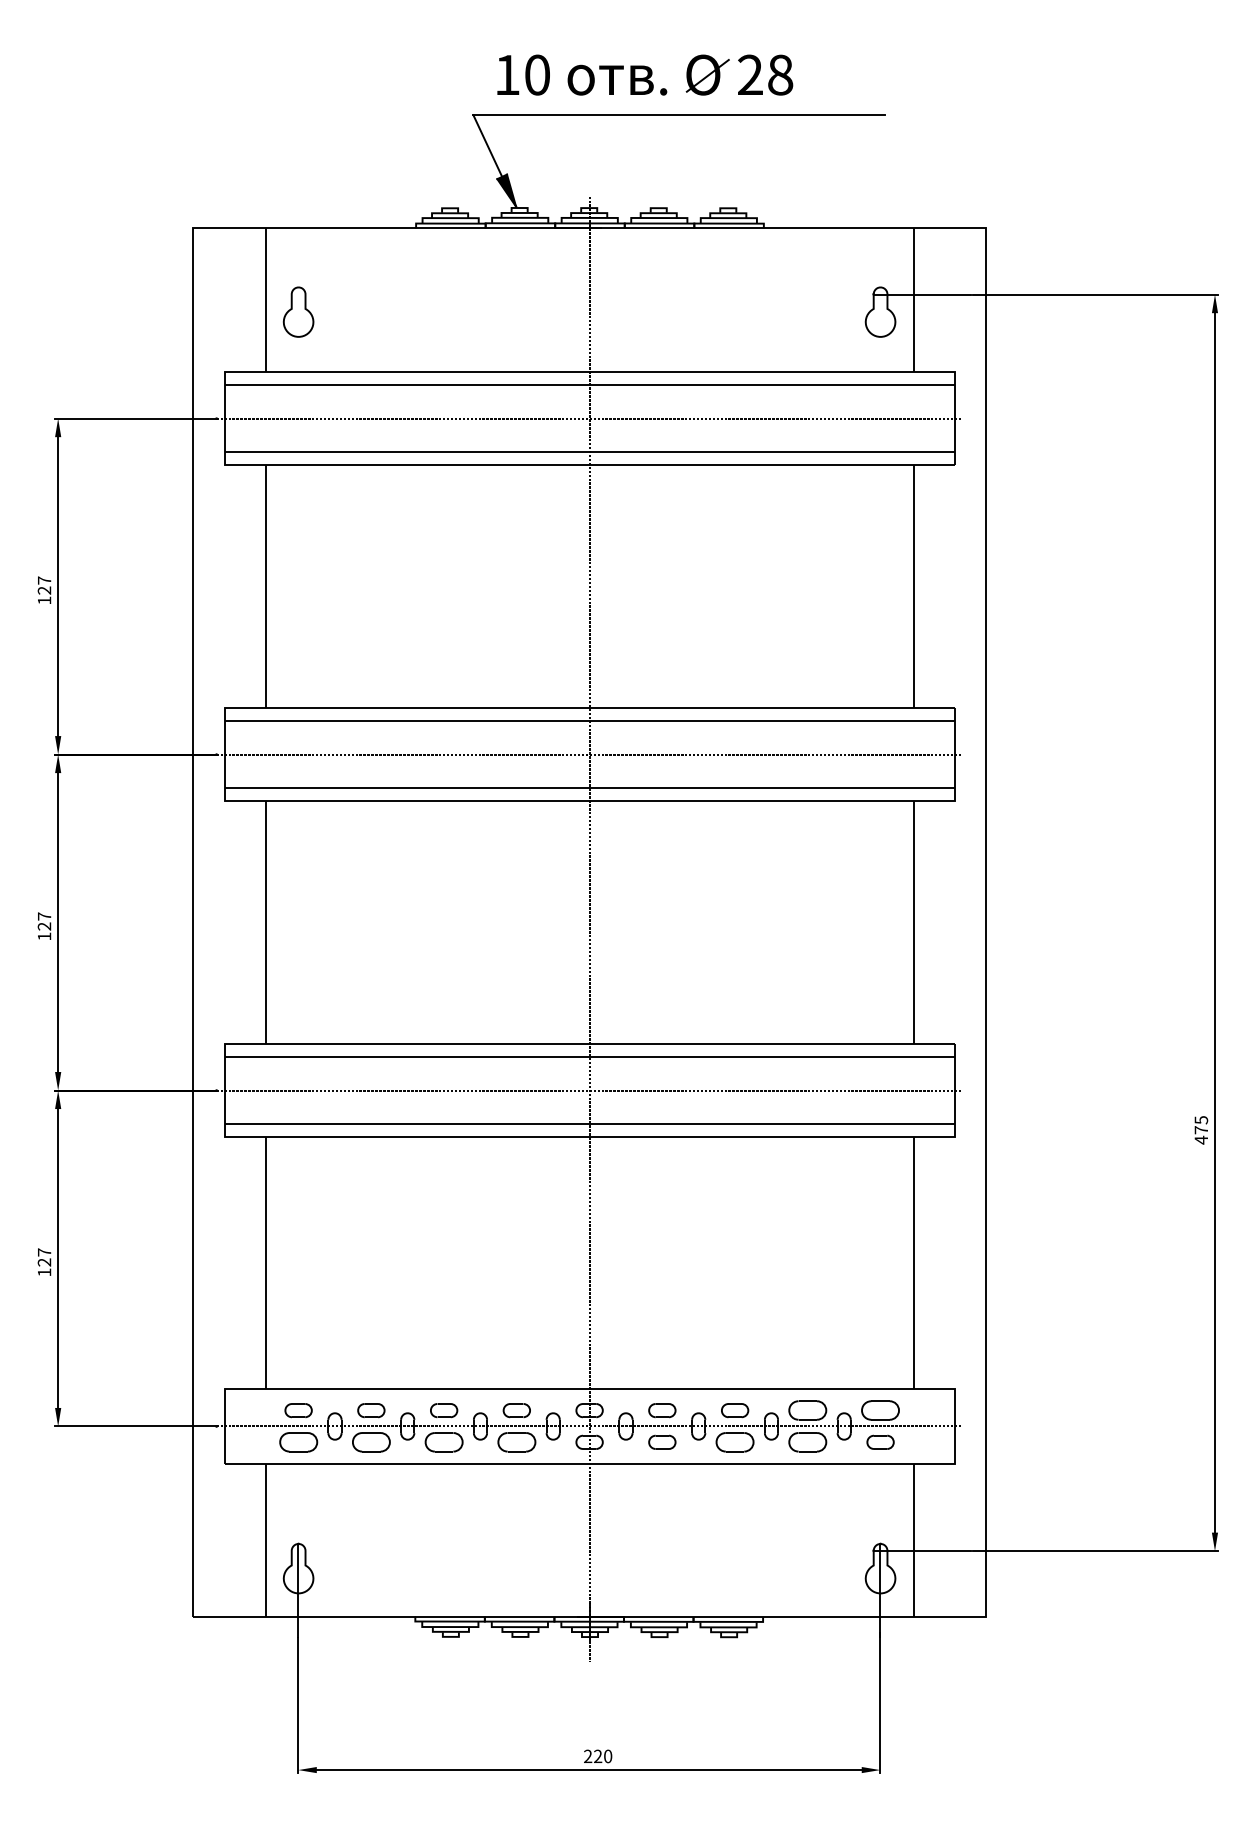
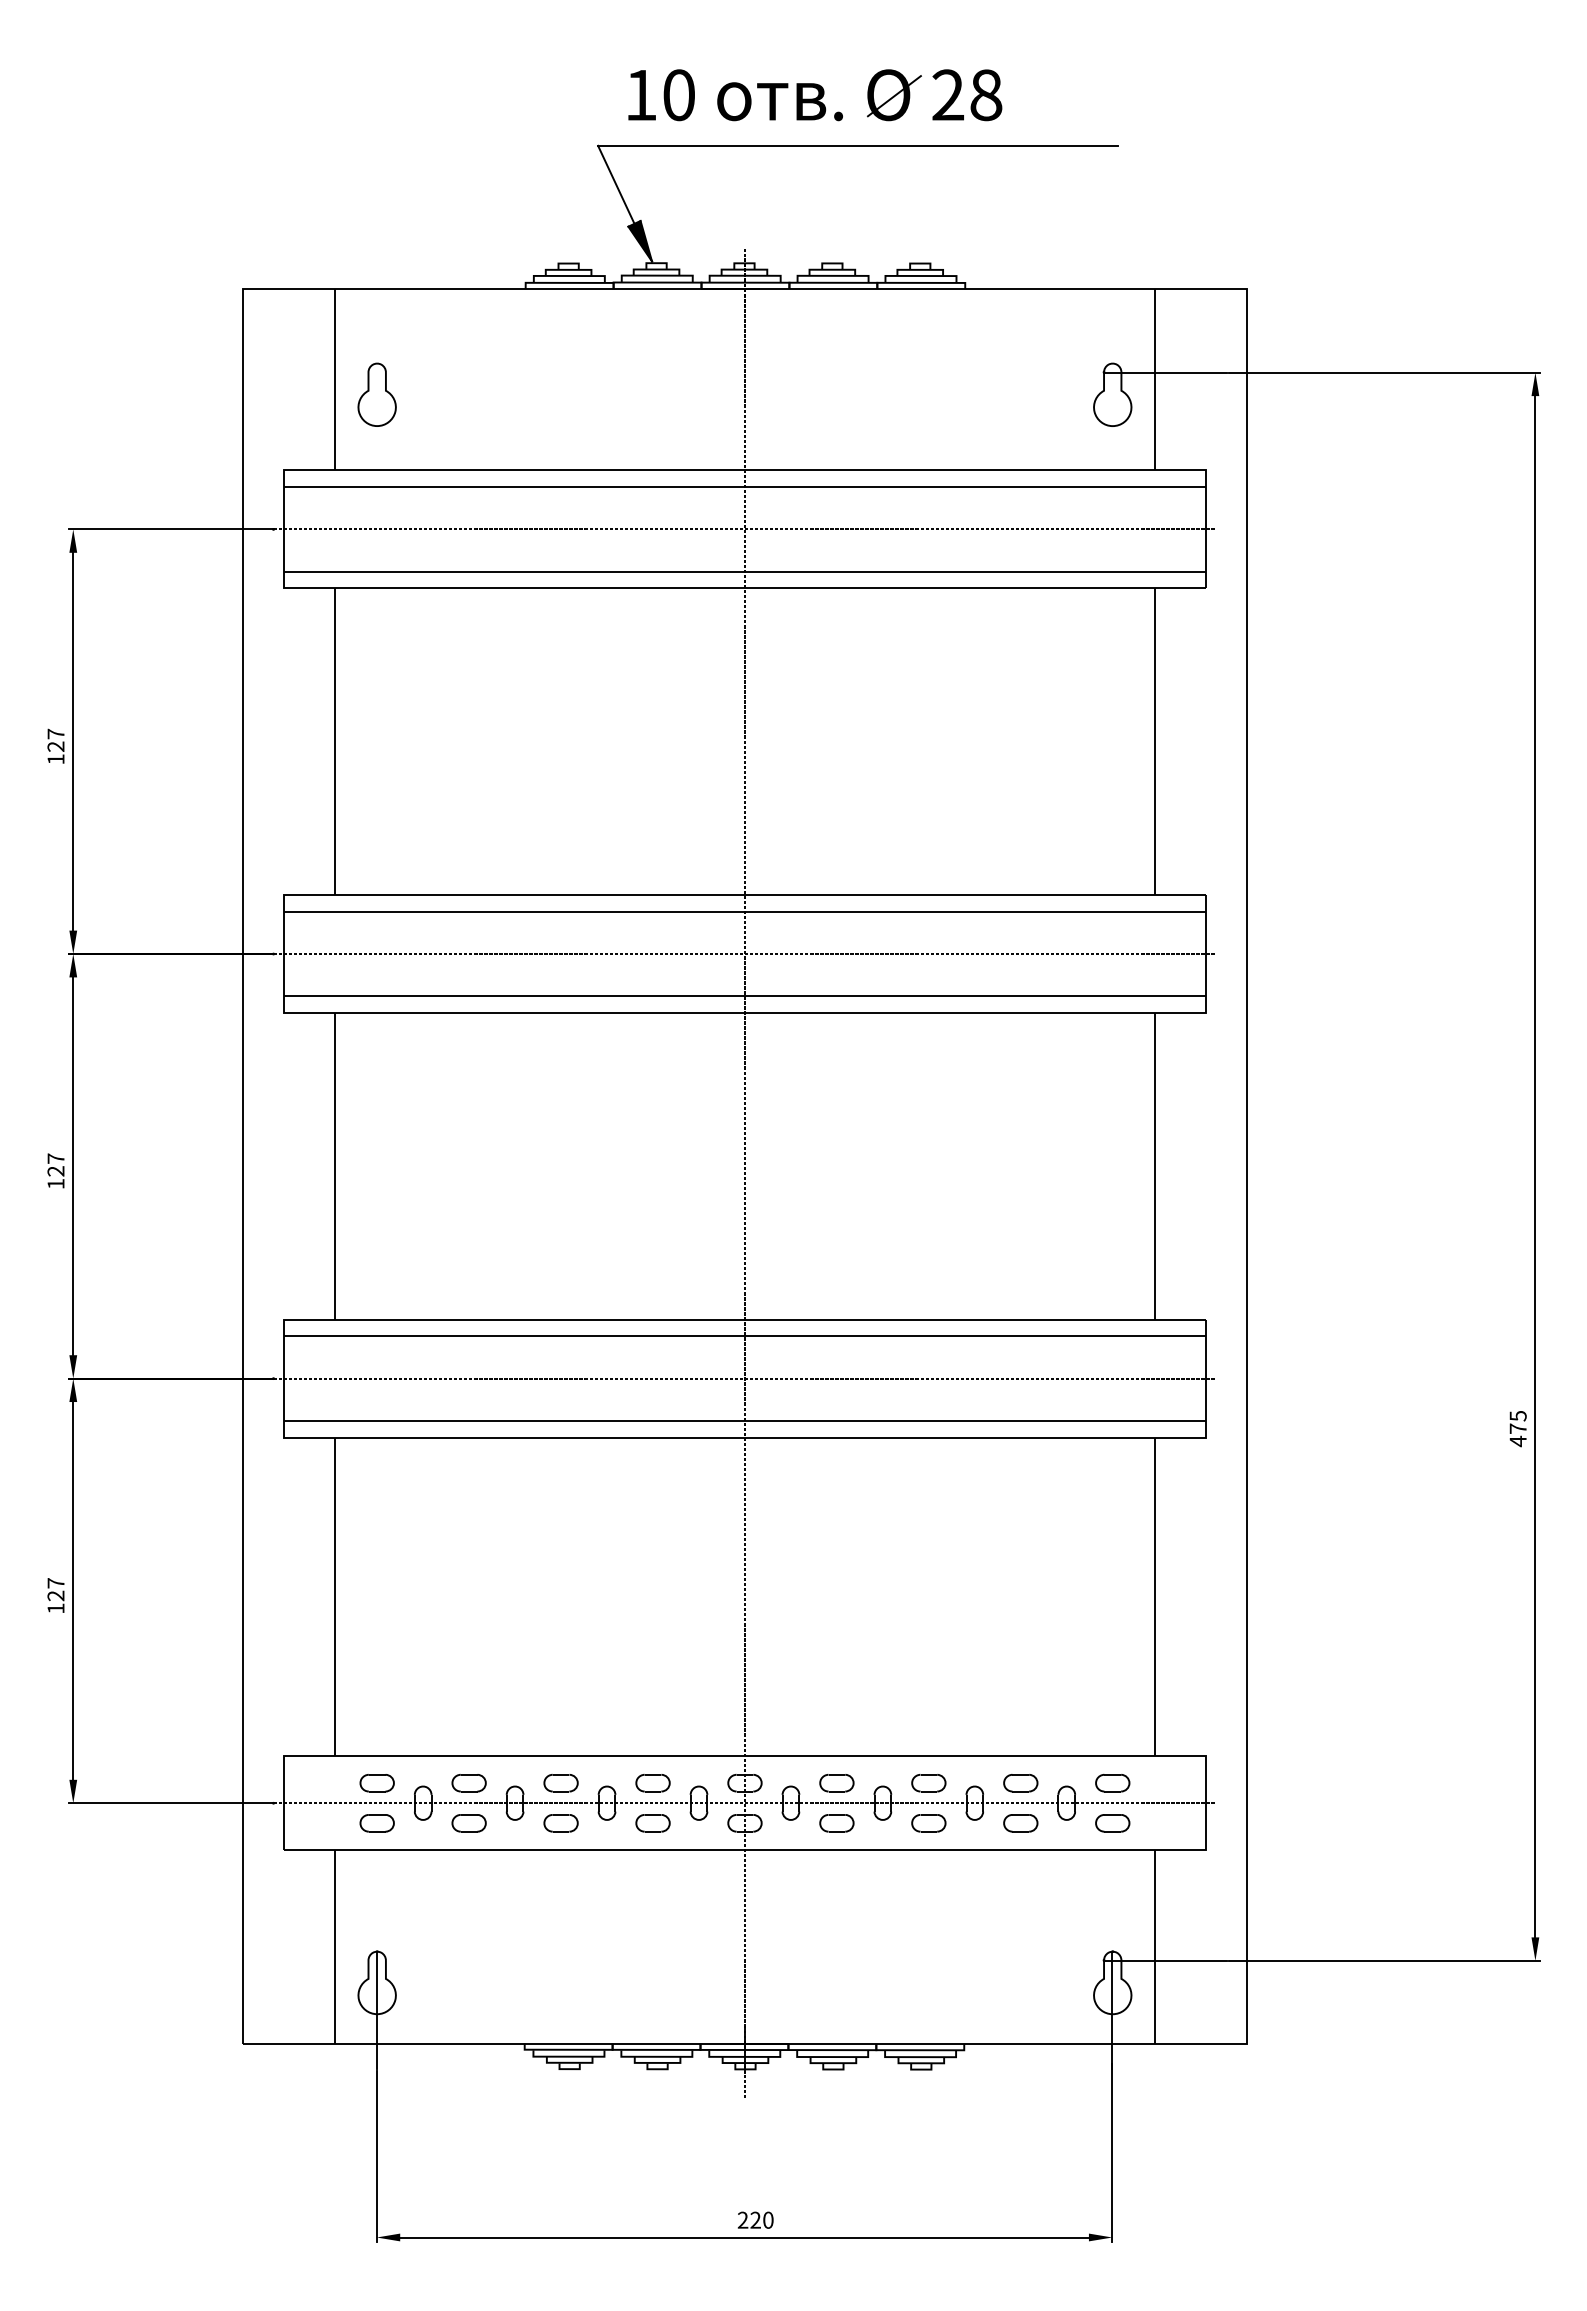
part: (807, 1410) -> (1020, 1783), size x0.71
part: (880, 1410) -> (1112, 1783), size x0.71
part: (298, 1442) -> (376, 1823), size x0.71
part: (370, 1442) -> (468, 1823), size x0.71
part: (443, 1442) -> (560, 1823), size x0.71
part: (516, 1442) -> (652, 1823), size x0.71
part: (734, 1442) -> (928, 1823), size x0.71
part: (807, 1442) -> (1020, 1823), size x0.71

